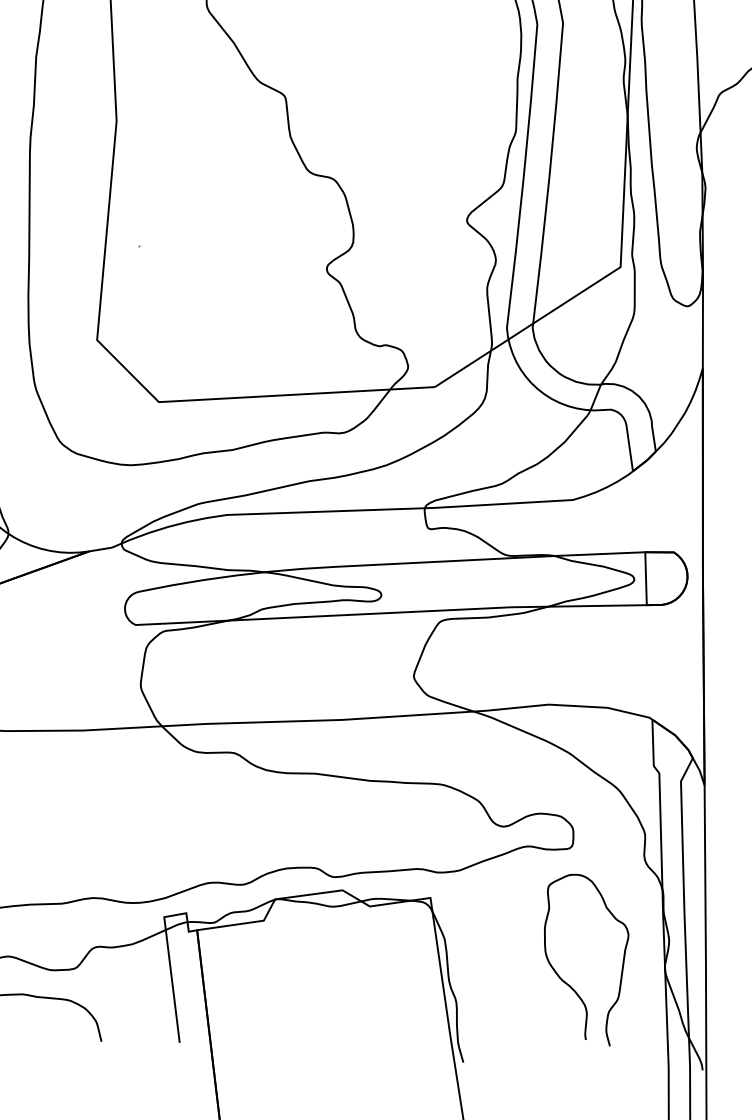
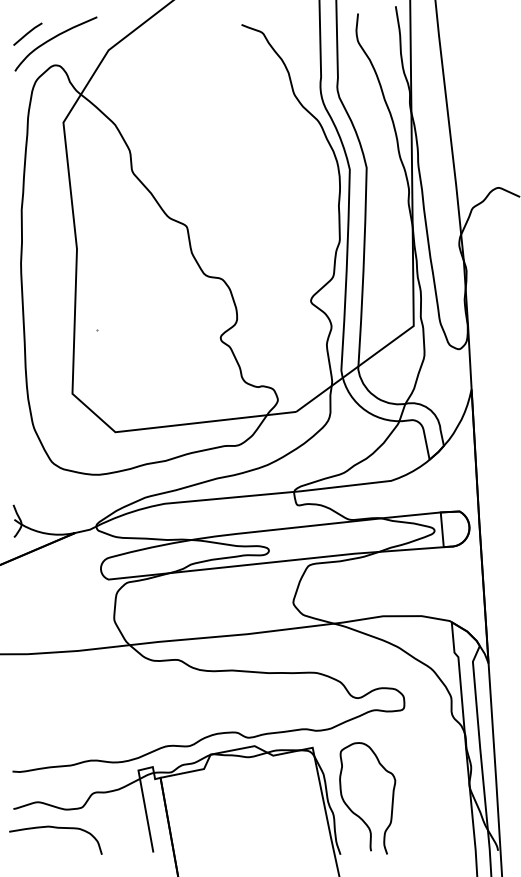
curve: (566, 981) -> (356, 813), moved

